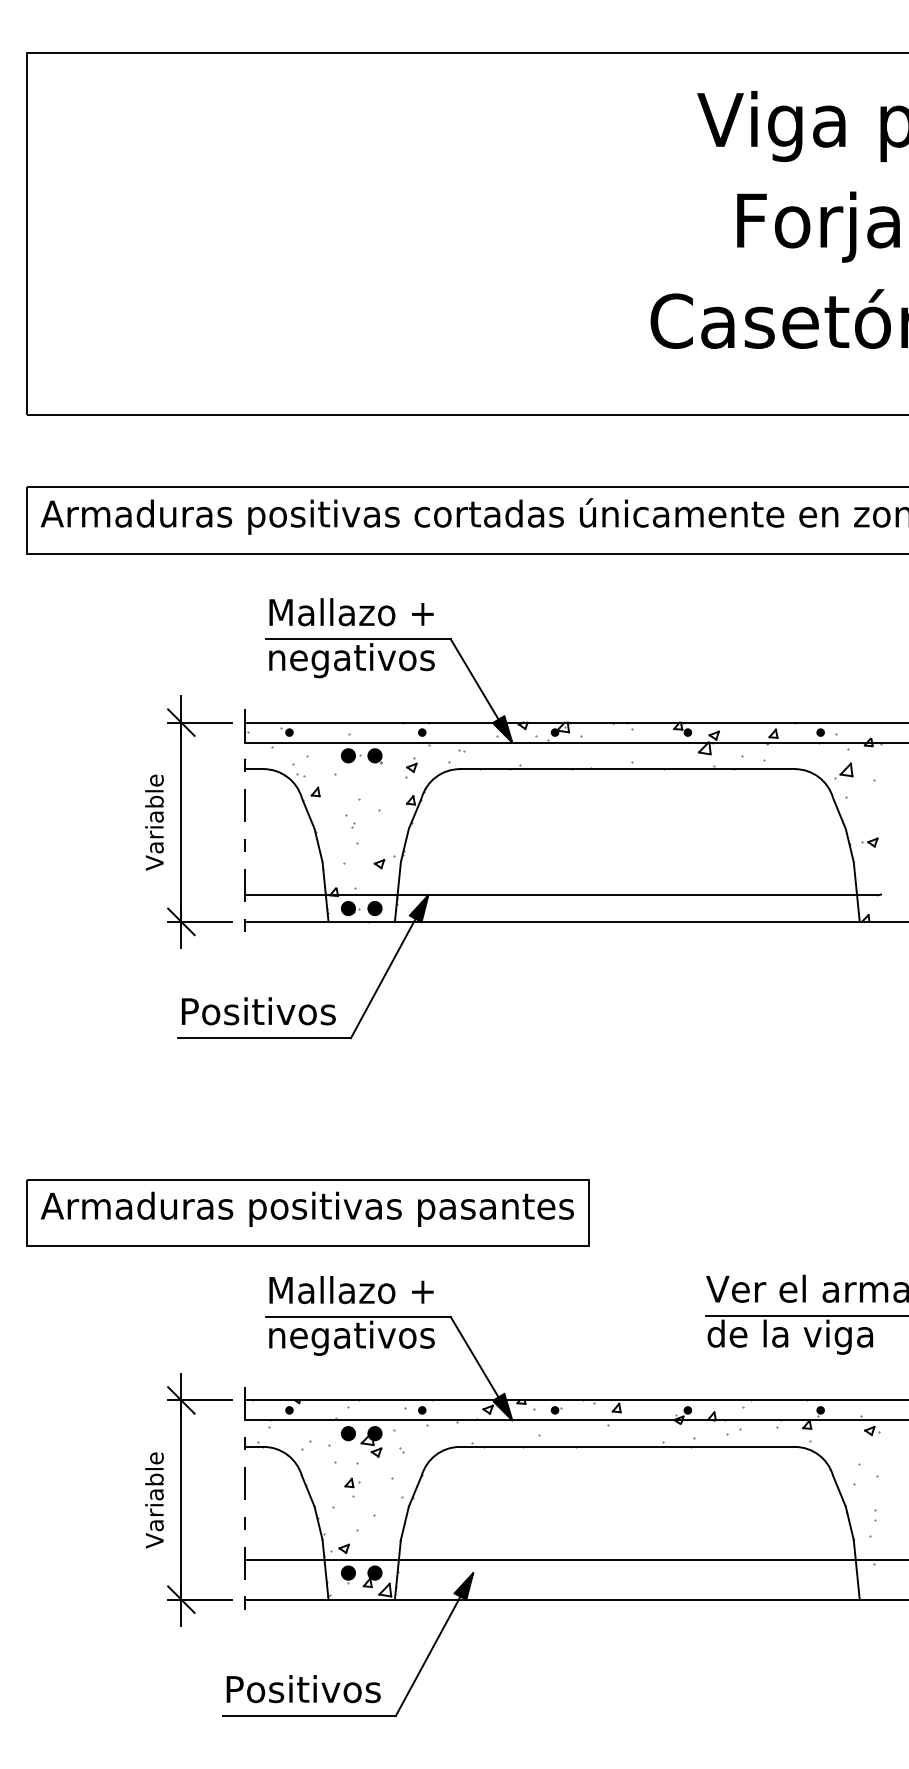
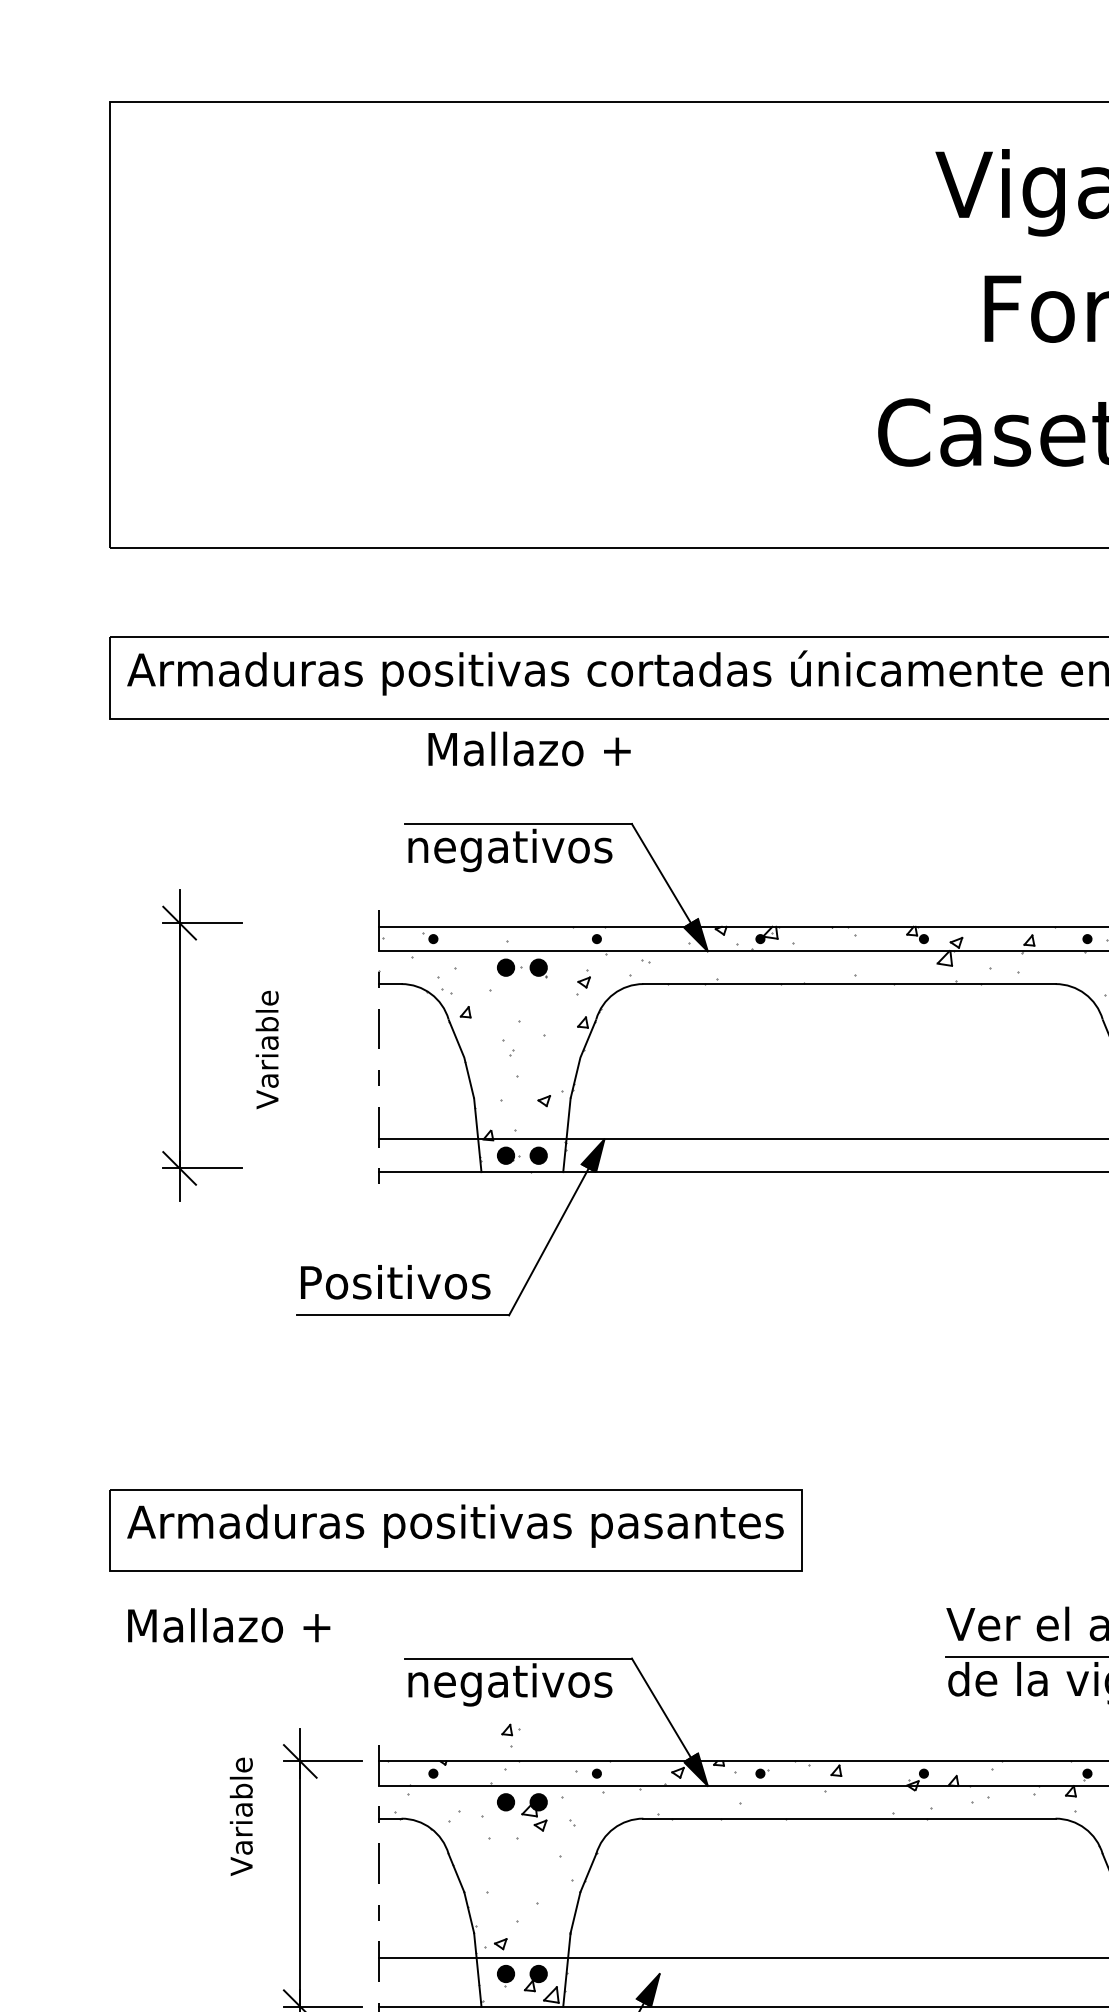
text: (351, 612) -> (529, 749), moved
part: (181, 821) -> (179, 1044), moved
text: (351, 1290) -> (229, 1626), moved
part: (352, 1487) -> (511, 1735), moved
text: (154, 1500) -> (241, 1816), moved

